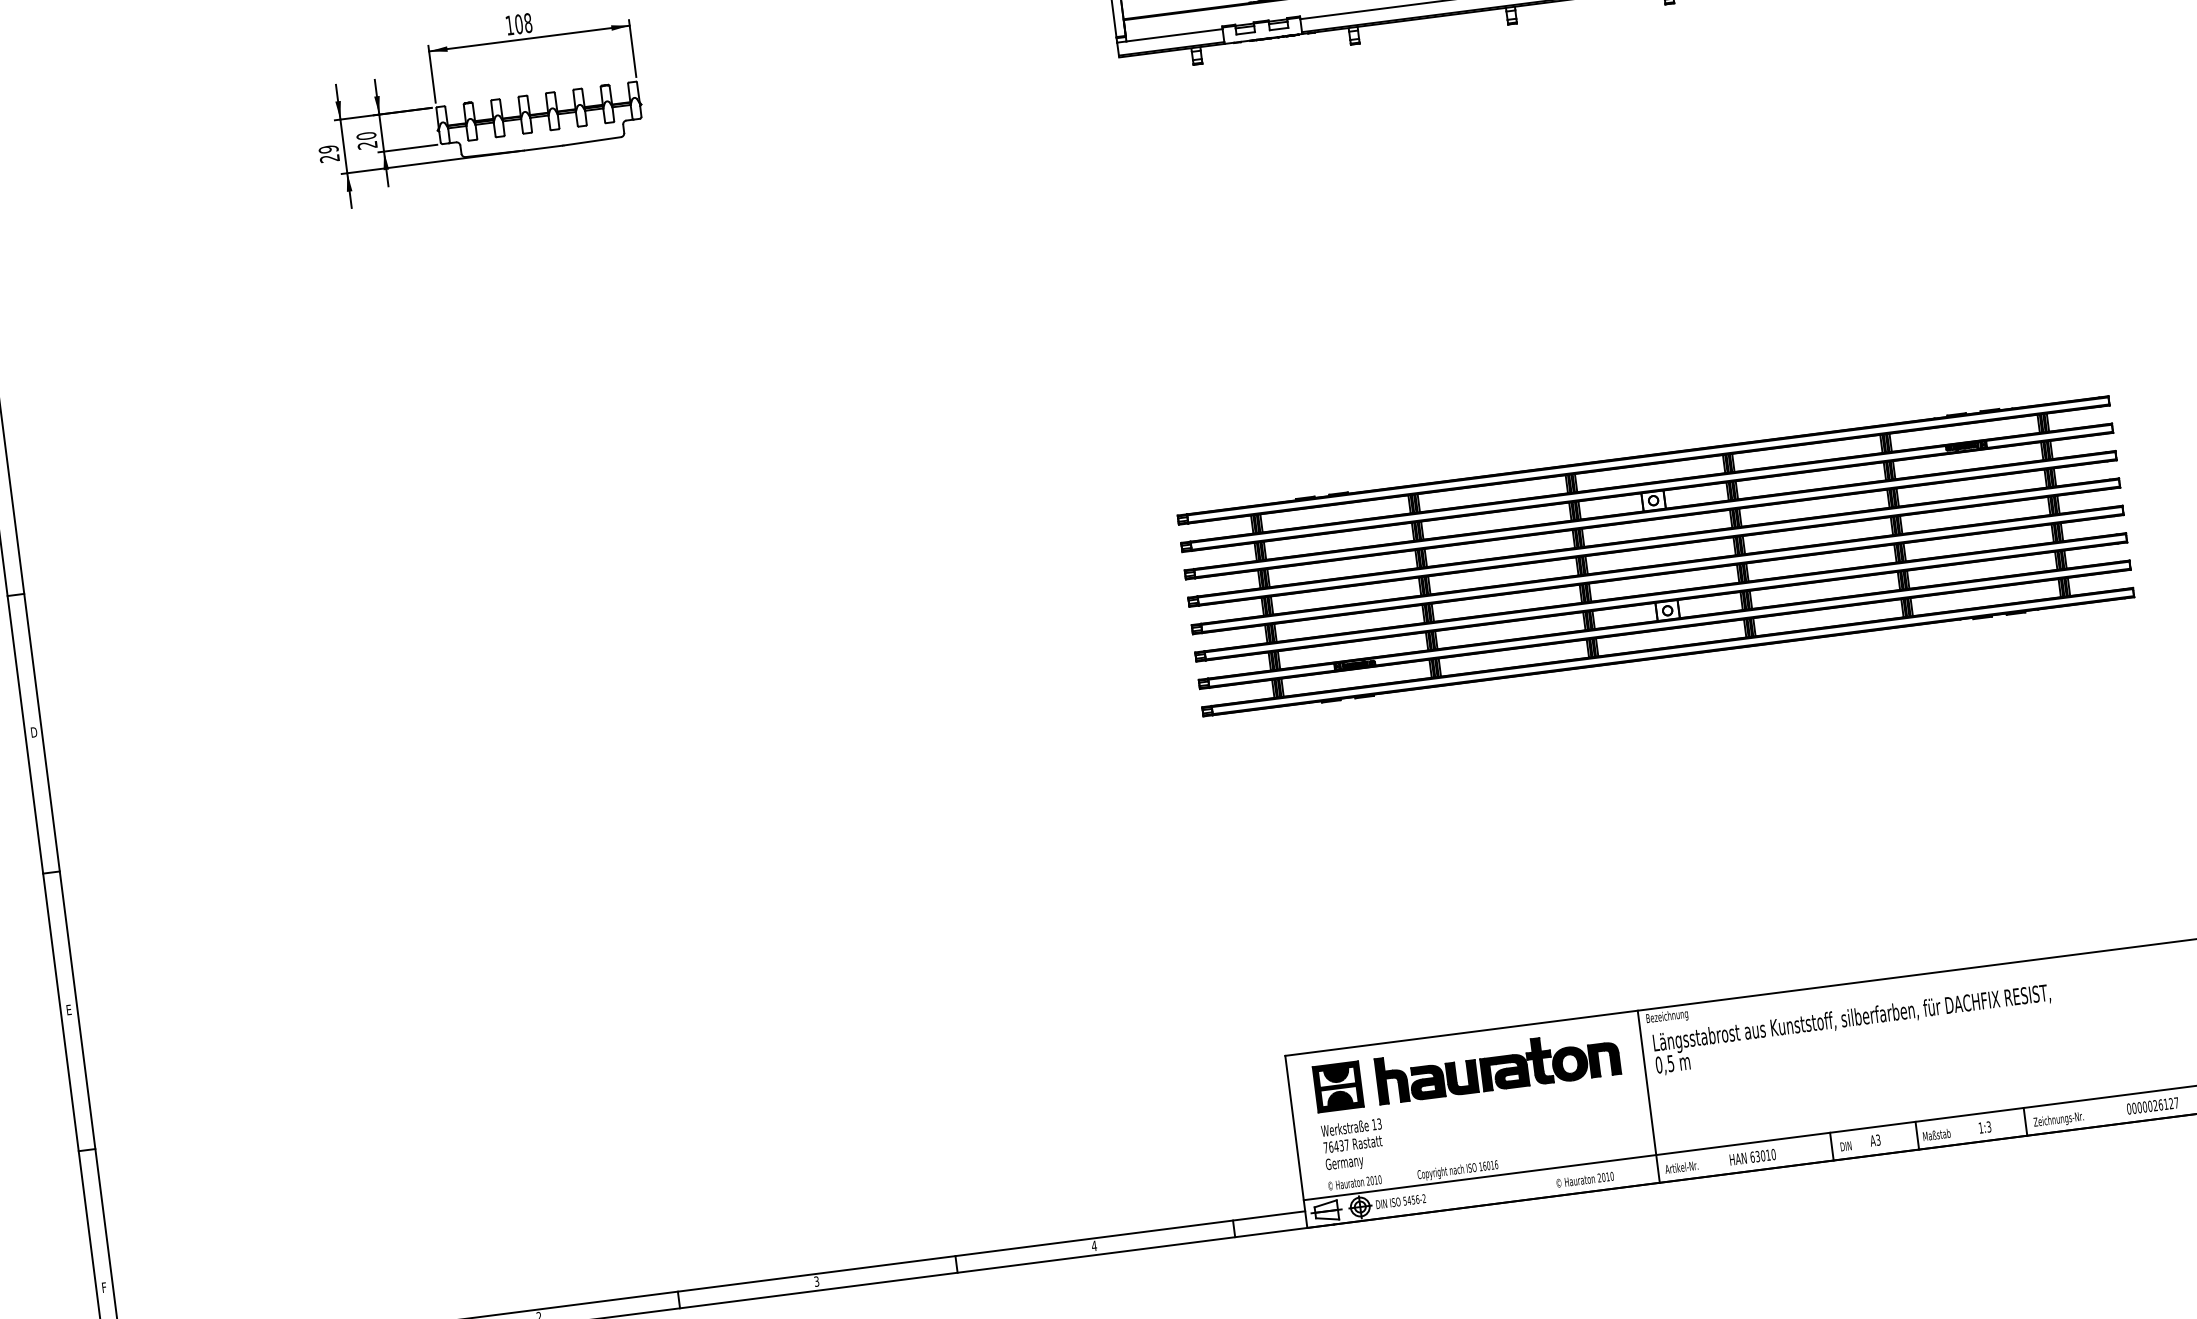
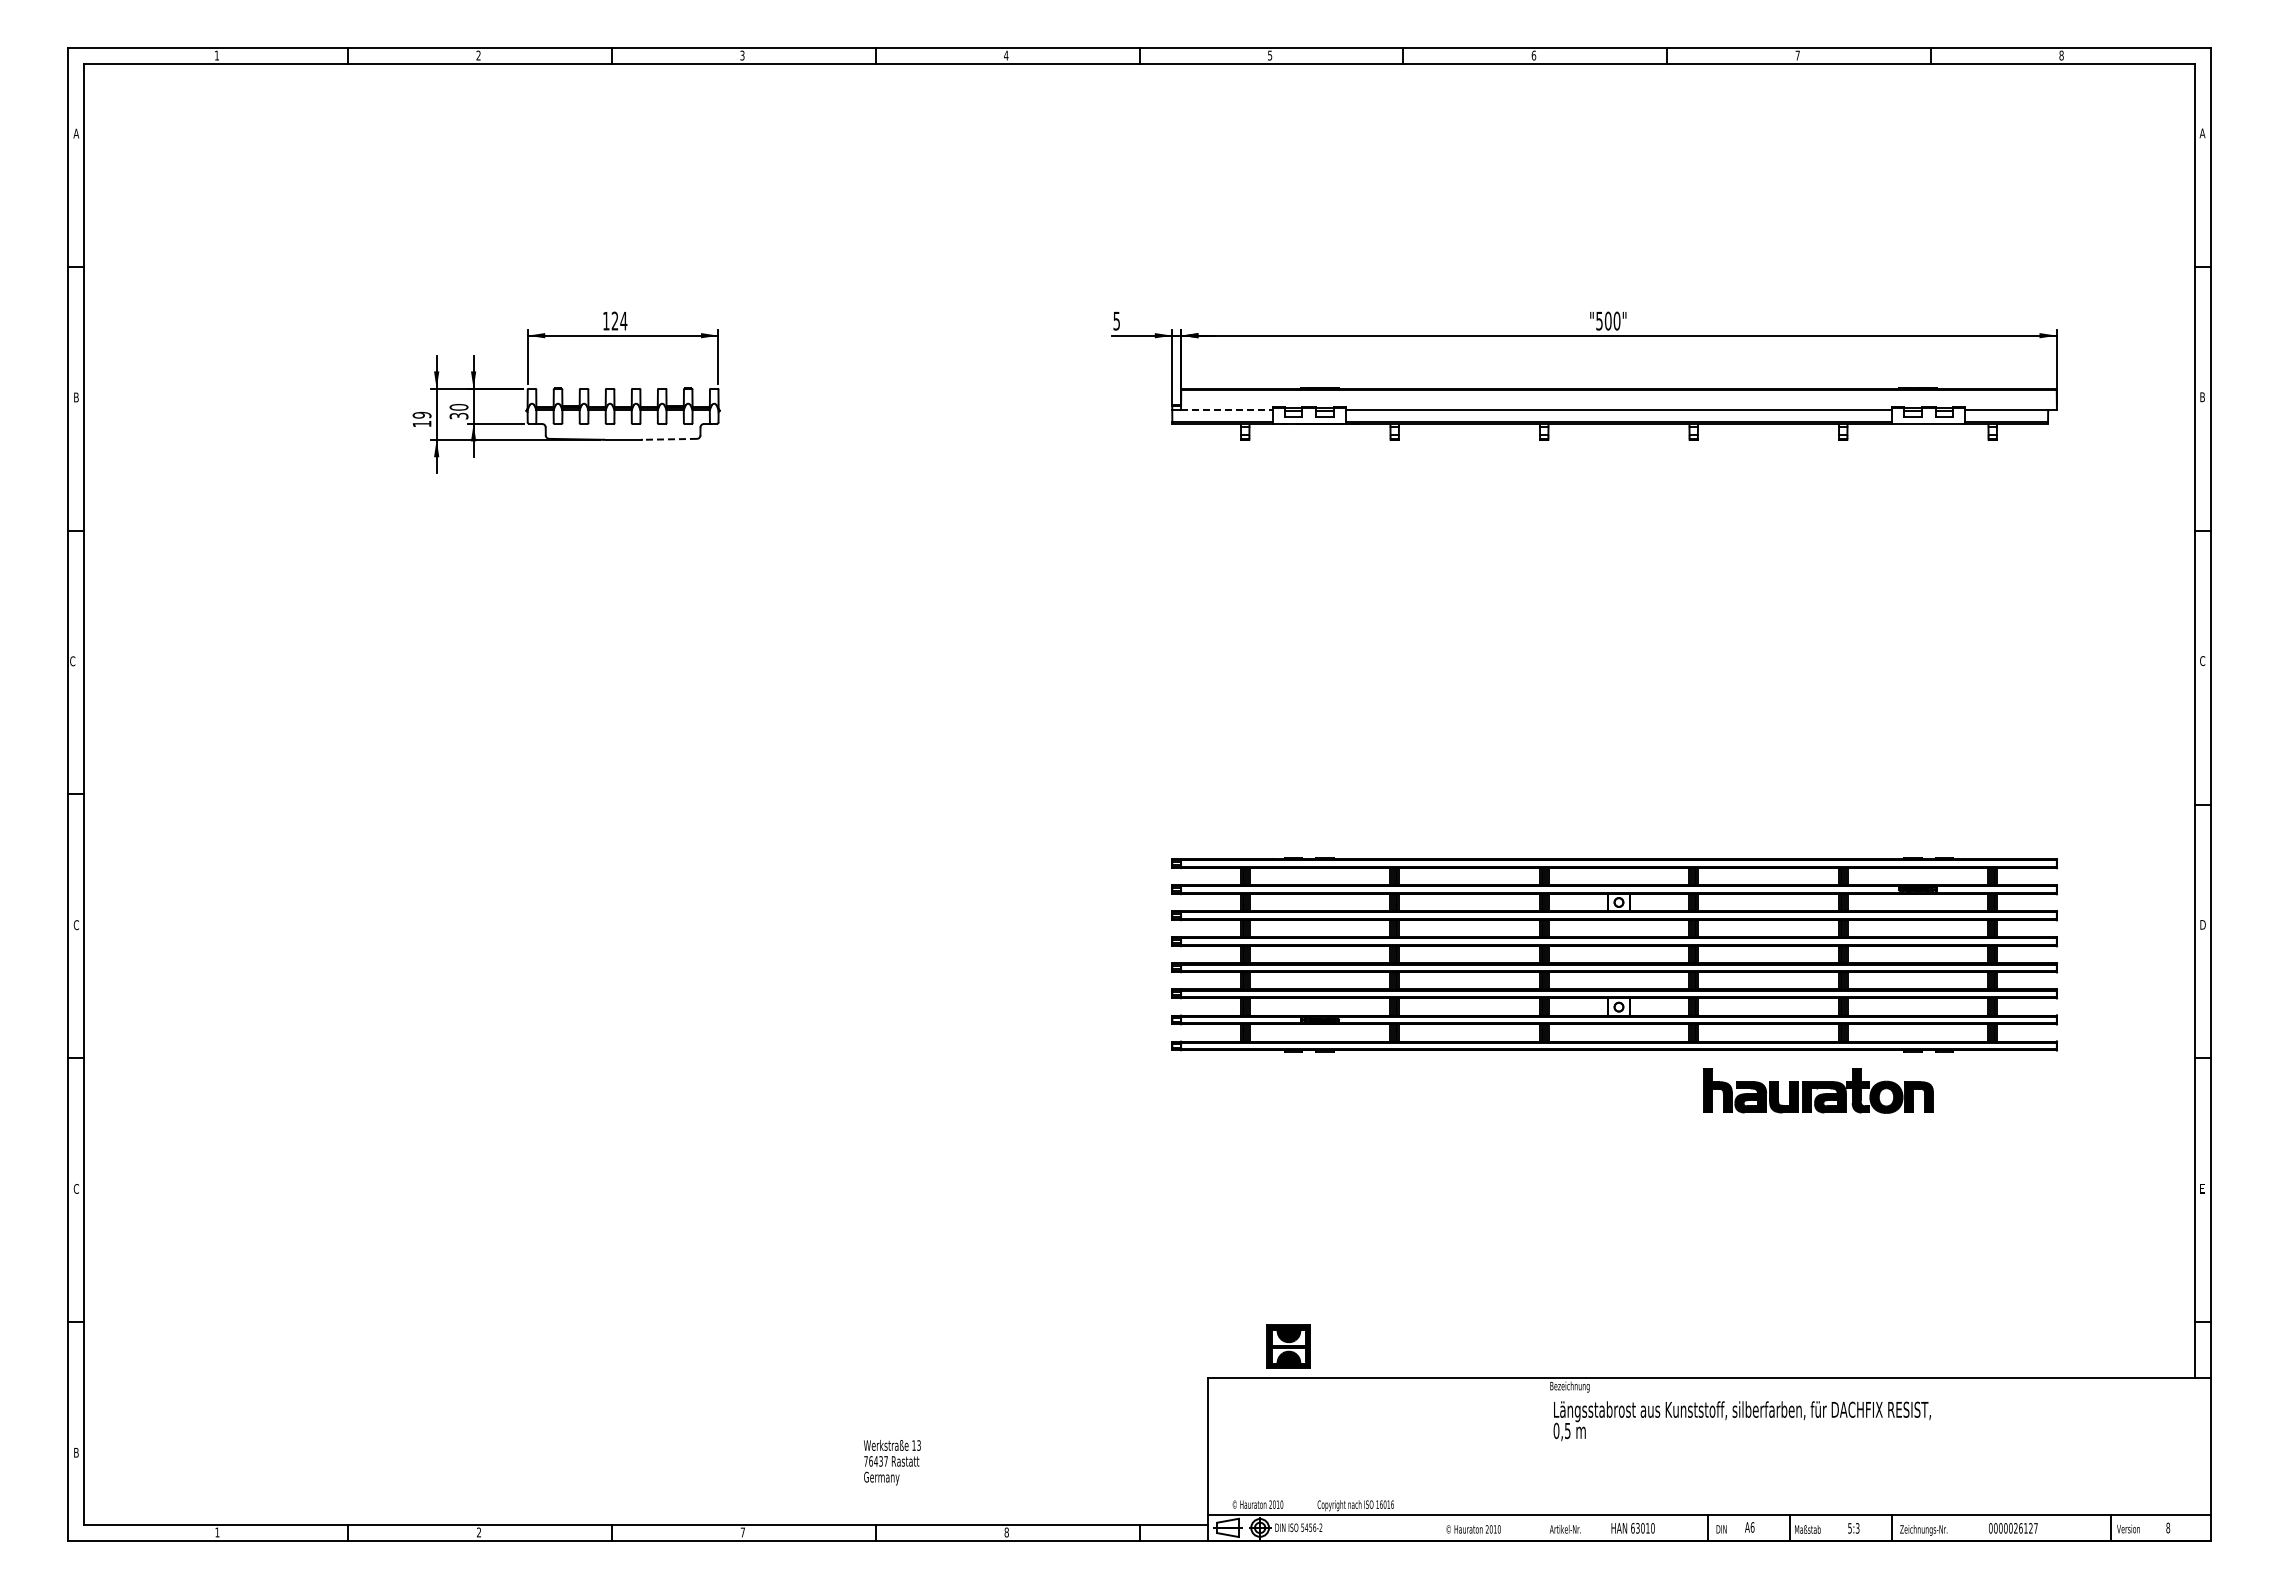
text: (523, 23) -> (619, 320), 108 -> 124
line: (1174, 34) -> (1226, 409), solid -> dashed
line: (592, 141) -> (669, 439), solid -> dashed
text: (368, 144) -> (459, 415), 20 -> 30
text: (329, 159) -> (421, 424), 29 -> 19
text: (33, 732) -> (76, 925), D -> C
text: (69, 1009) -> (76, 1188), E -> C
part: (1497, 1066) -> (1818, 1090), moved
part: (1337, 1086) -> (1288, 1346), moved
line: (1649, 1096) -> (1543, 1459), removed
text: (1980, 1128) -> (1849, 1528), 1:3 -> 5:3
text: (1878, 1140) -> (1752, 1527), A3 -> A6
text: (1353, 1145) -> (892, 1462), moved
text: (1094, 1246) -> (1006, 1532), 4 -> 8
text: (816, 1281) -> (742, 1532), 3 -> 7
text: (104, 1287) -> (76, 1452), F -> B

